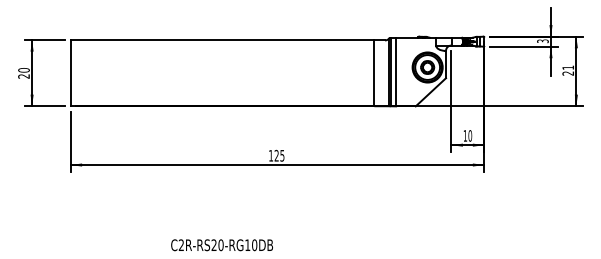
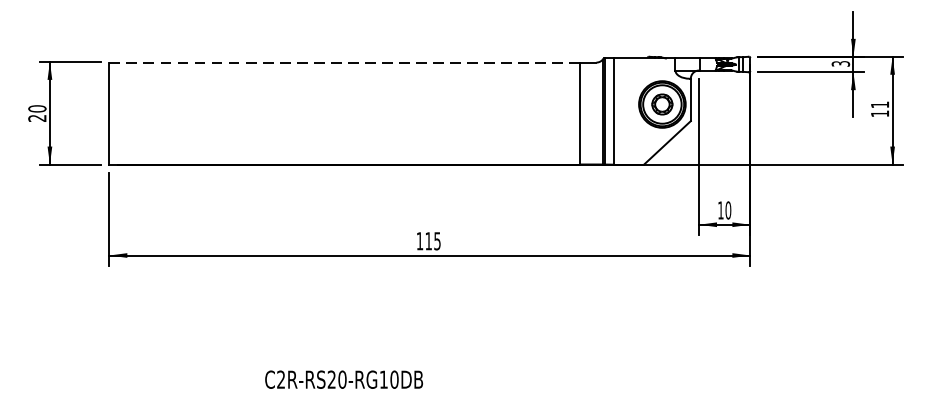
line: (222, 40) -> (344, 62), solid -> dashed
text: (567, 73) -> (878, 113), 21 -> 11
text: (276, 155) -> (428, 240), 125 -> 115

